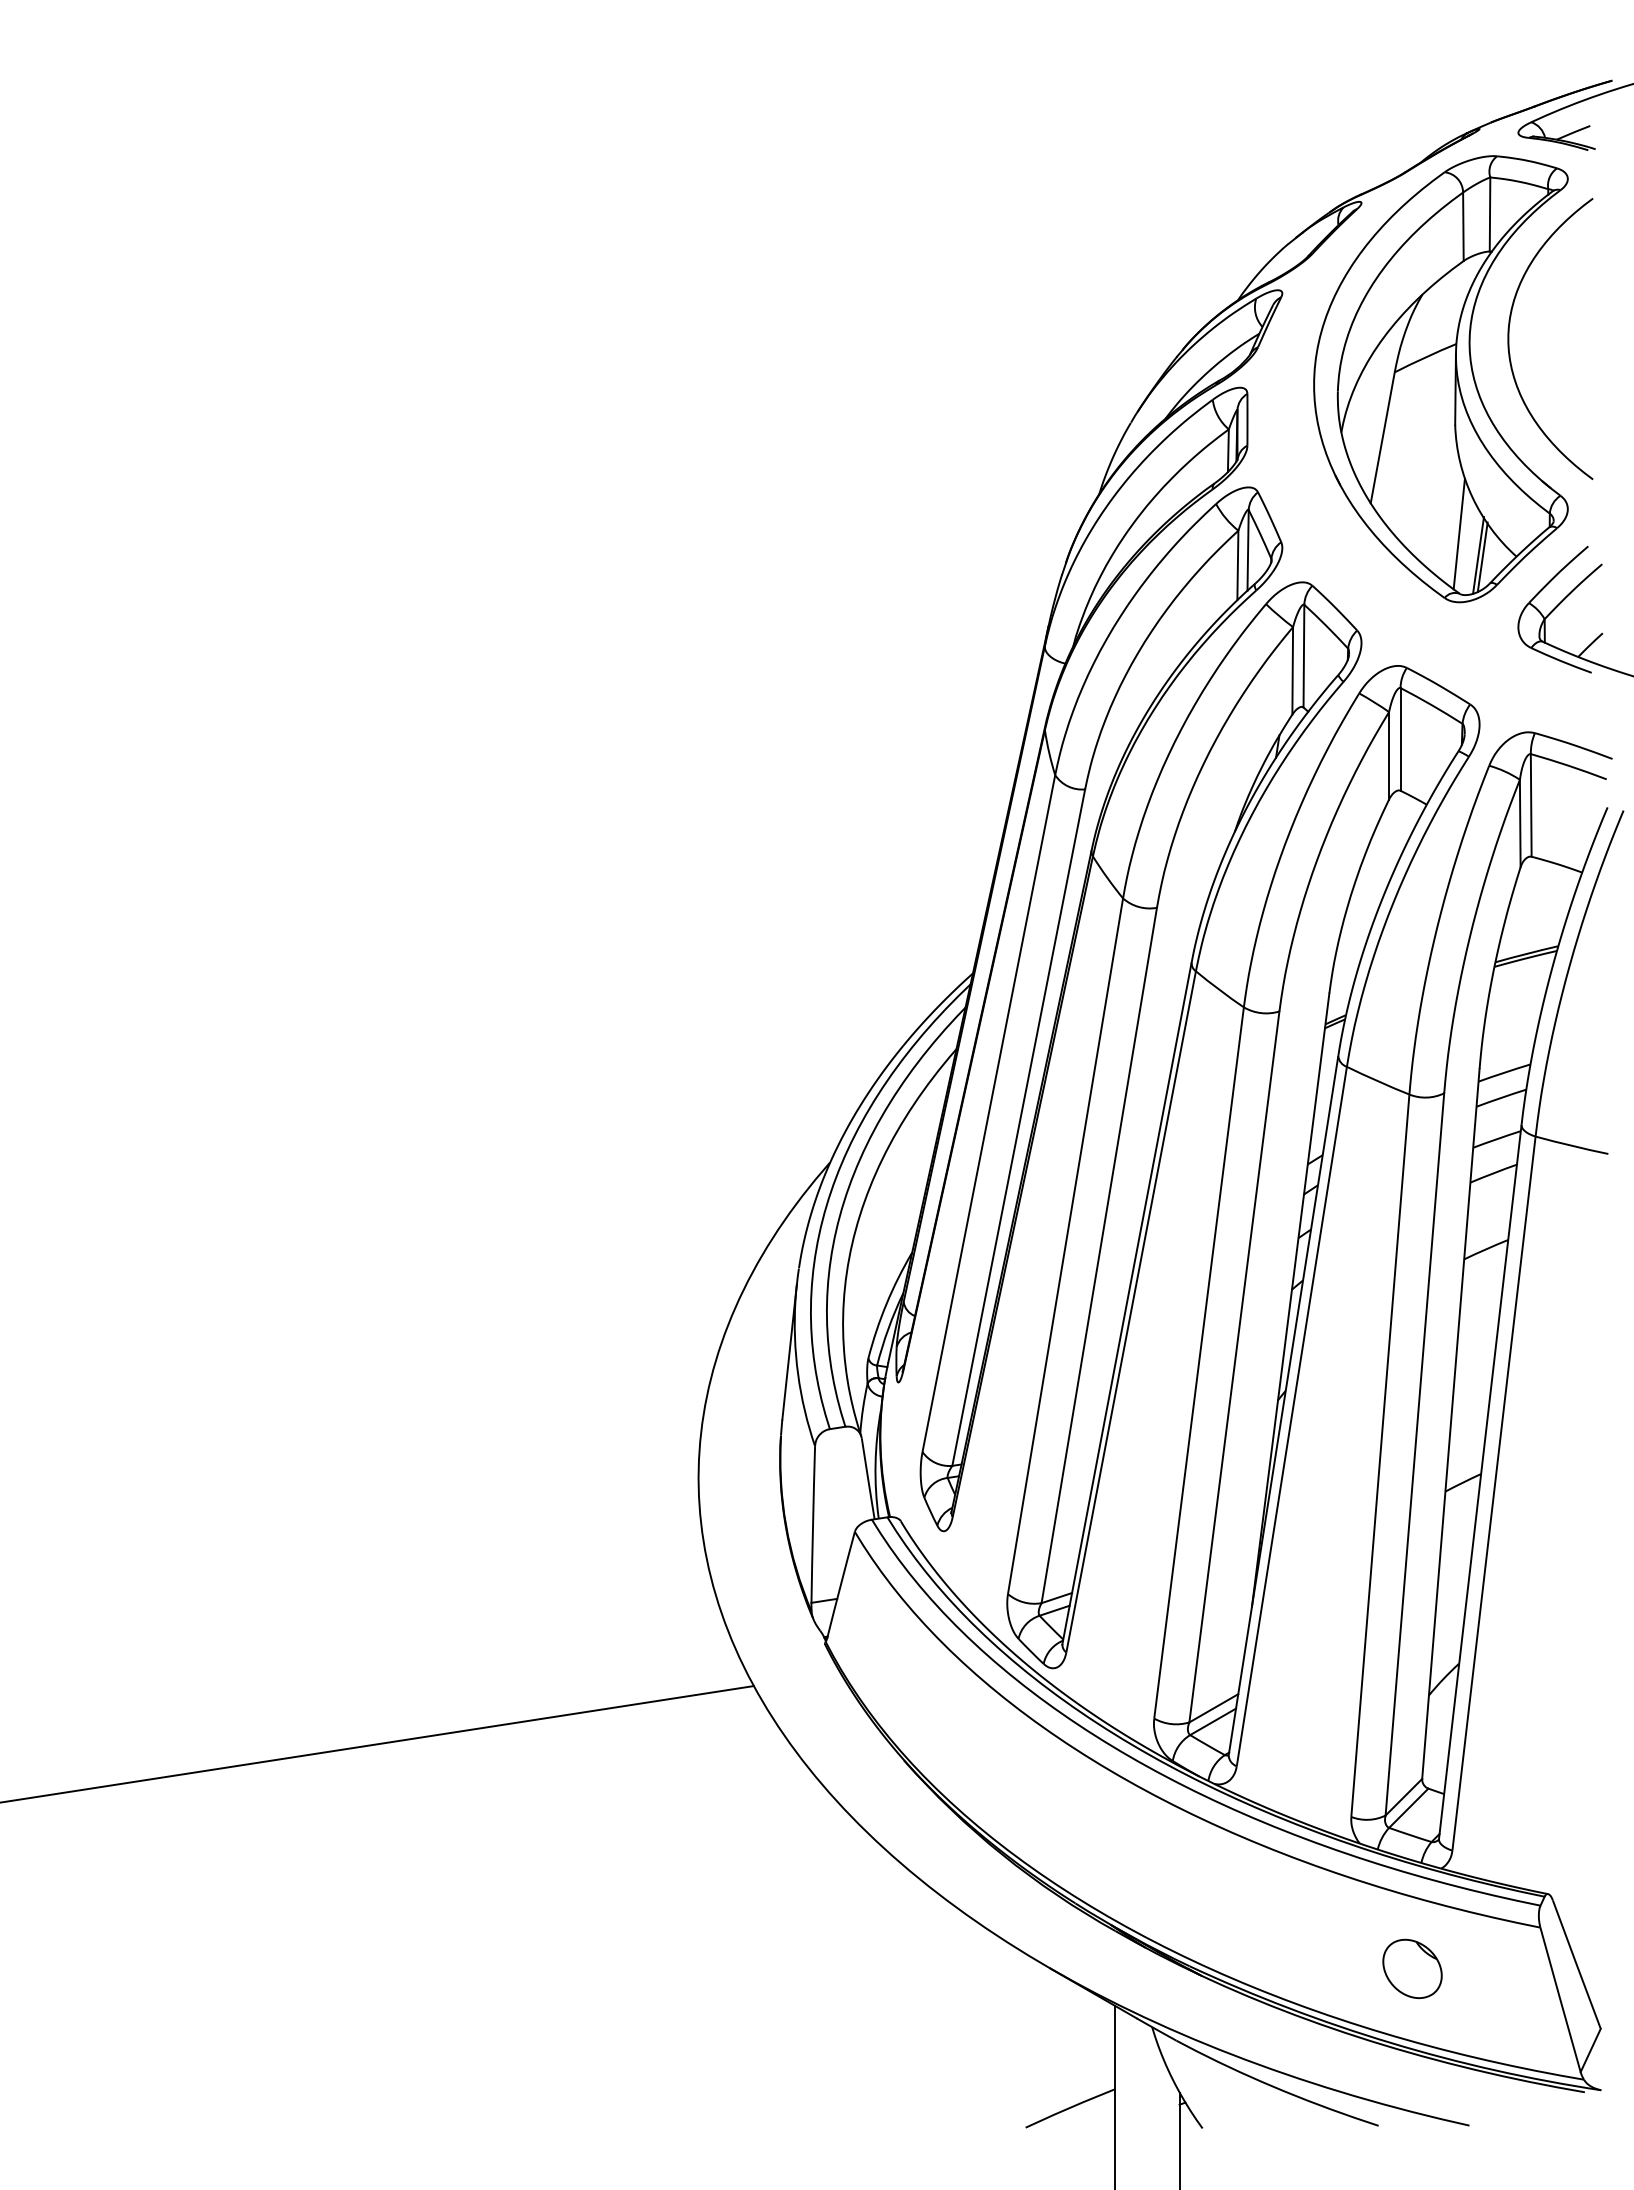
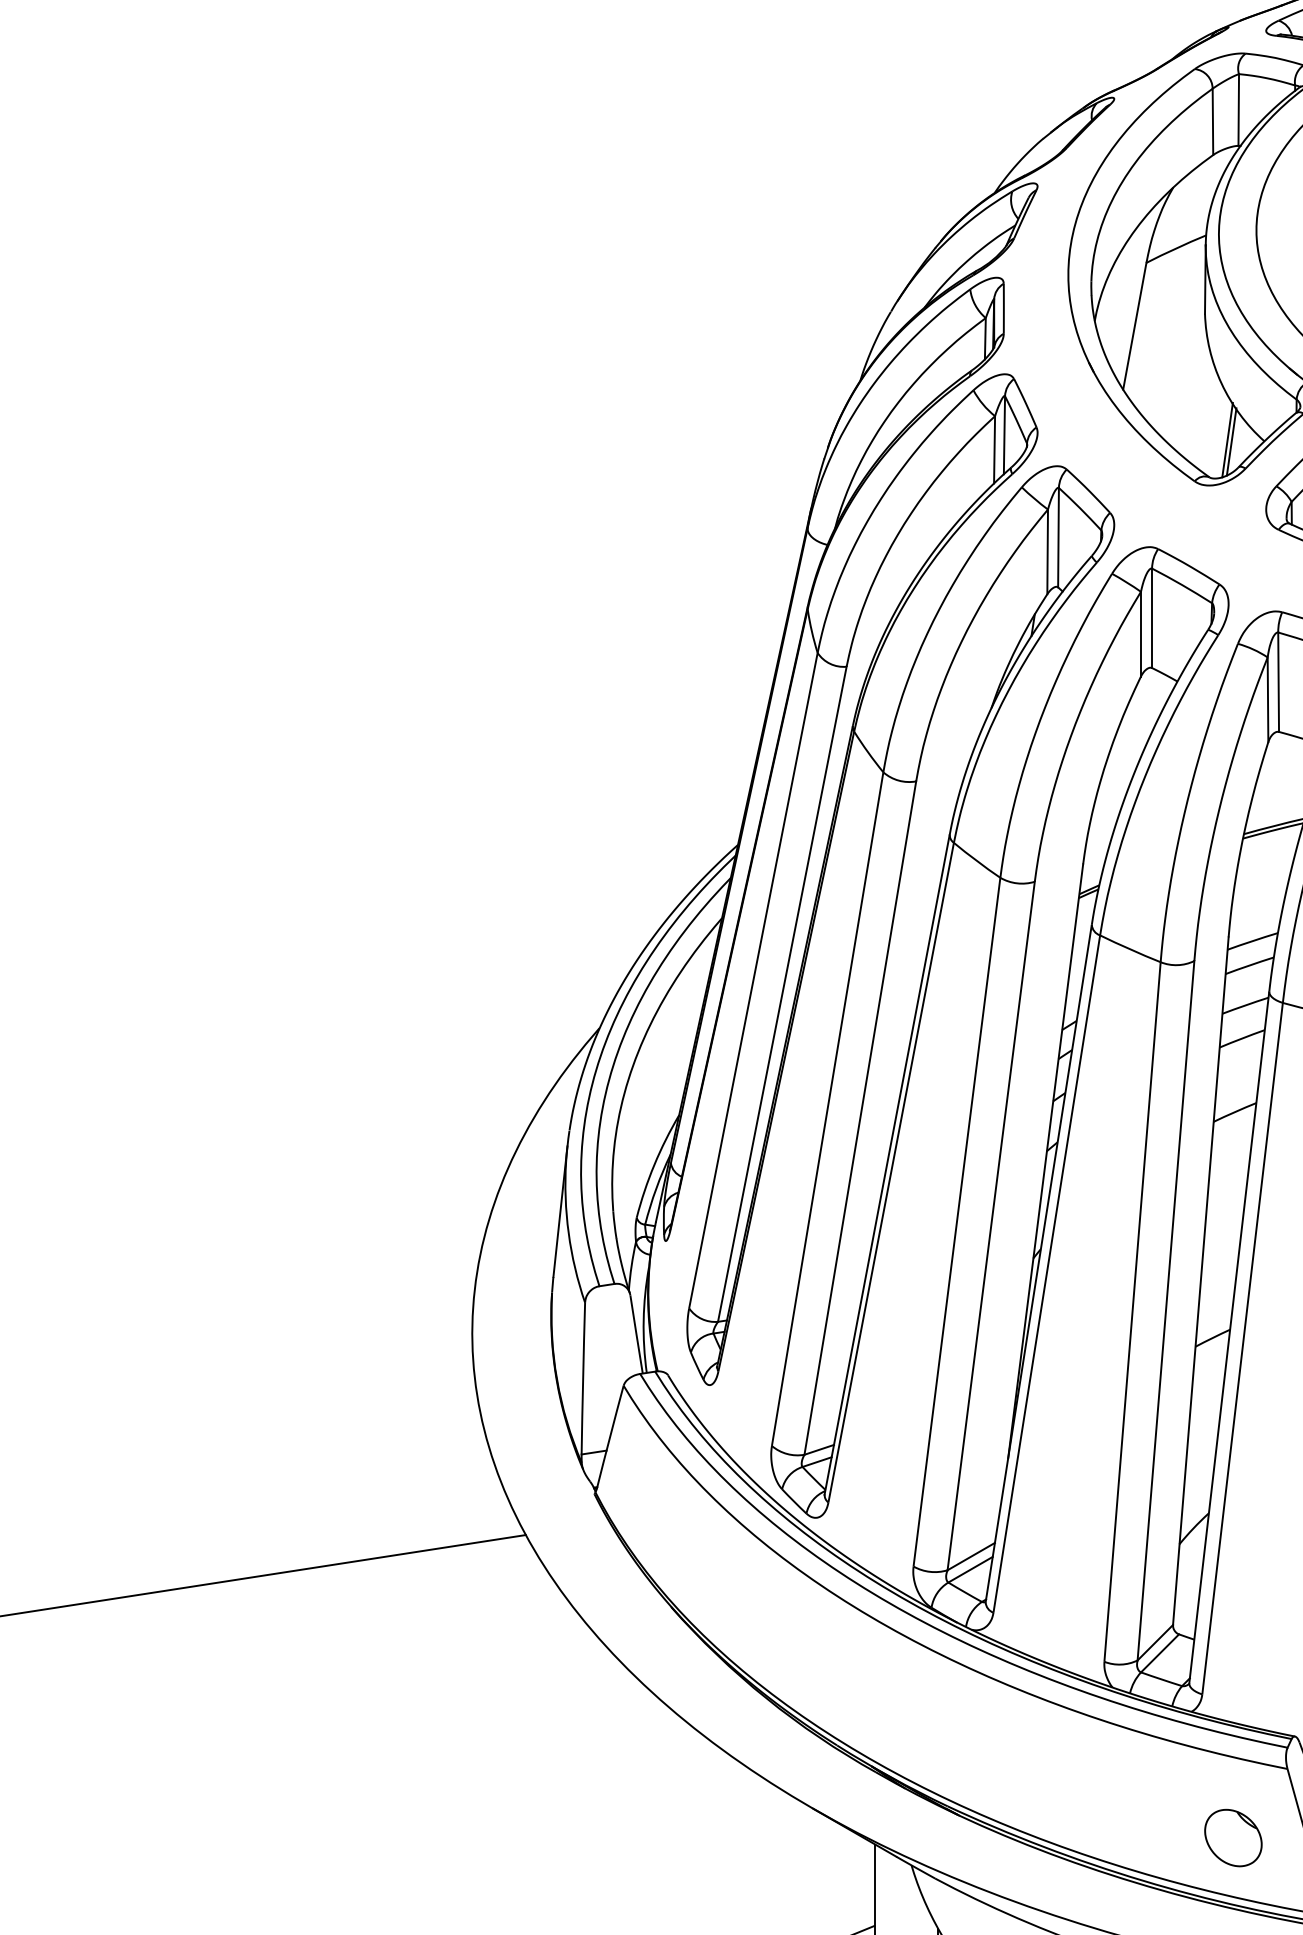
line: (1458, 534) -> (1208, 419), removed
part: (1412, 1968) -> (1233, 1837), moved

